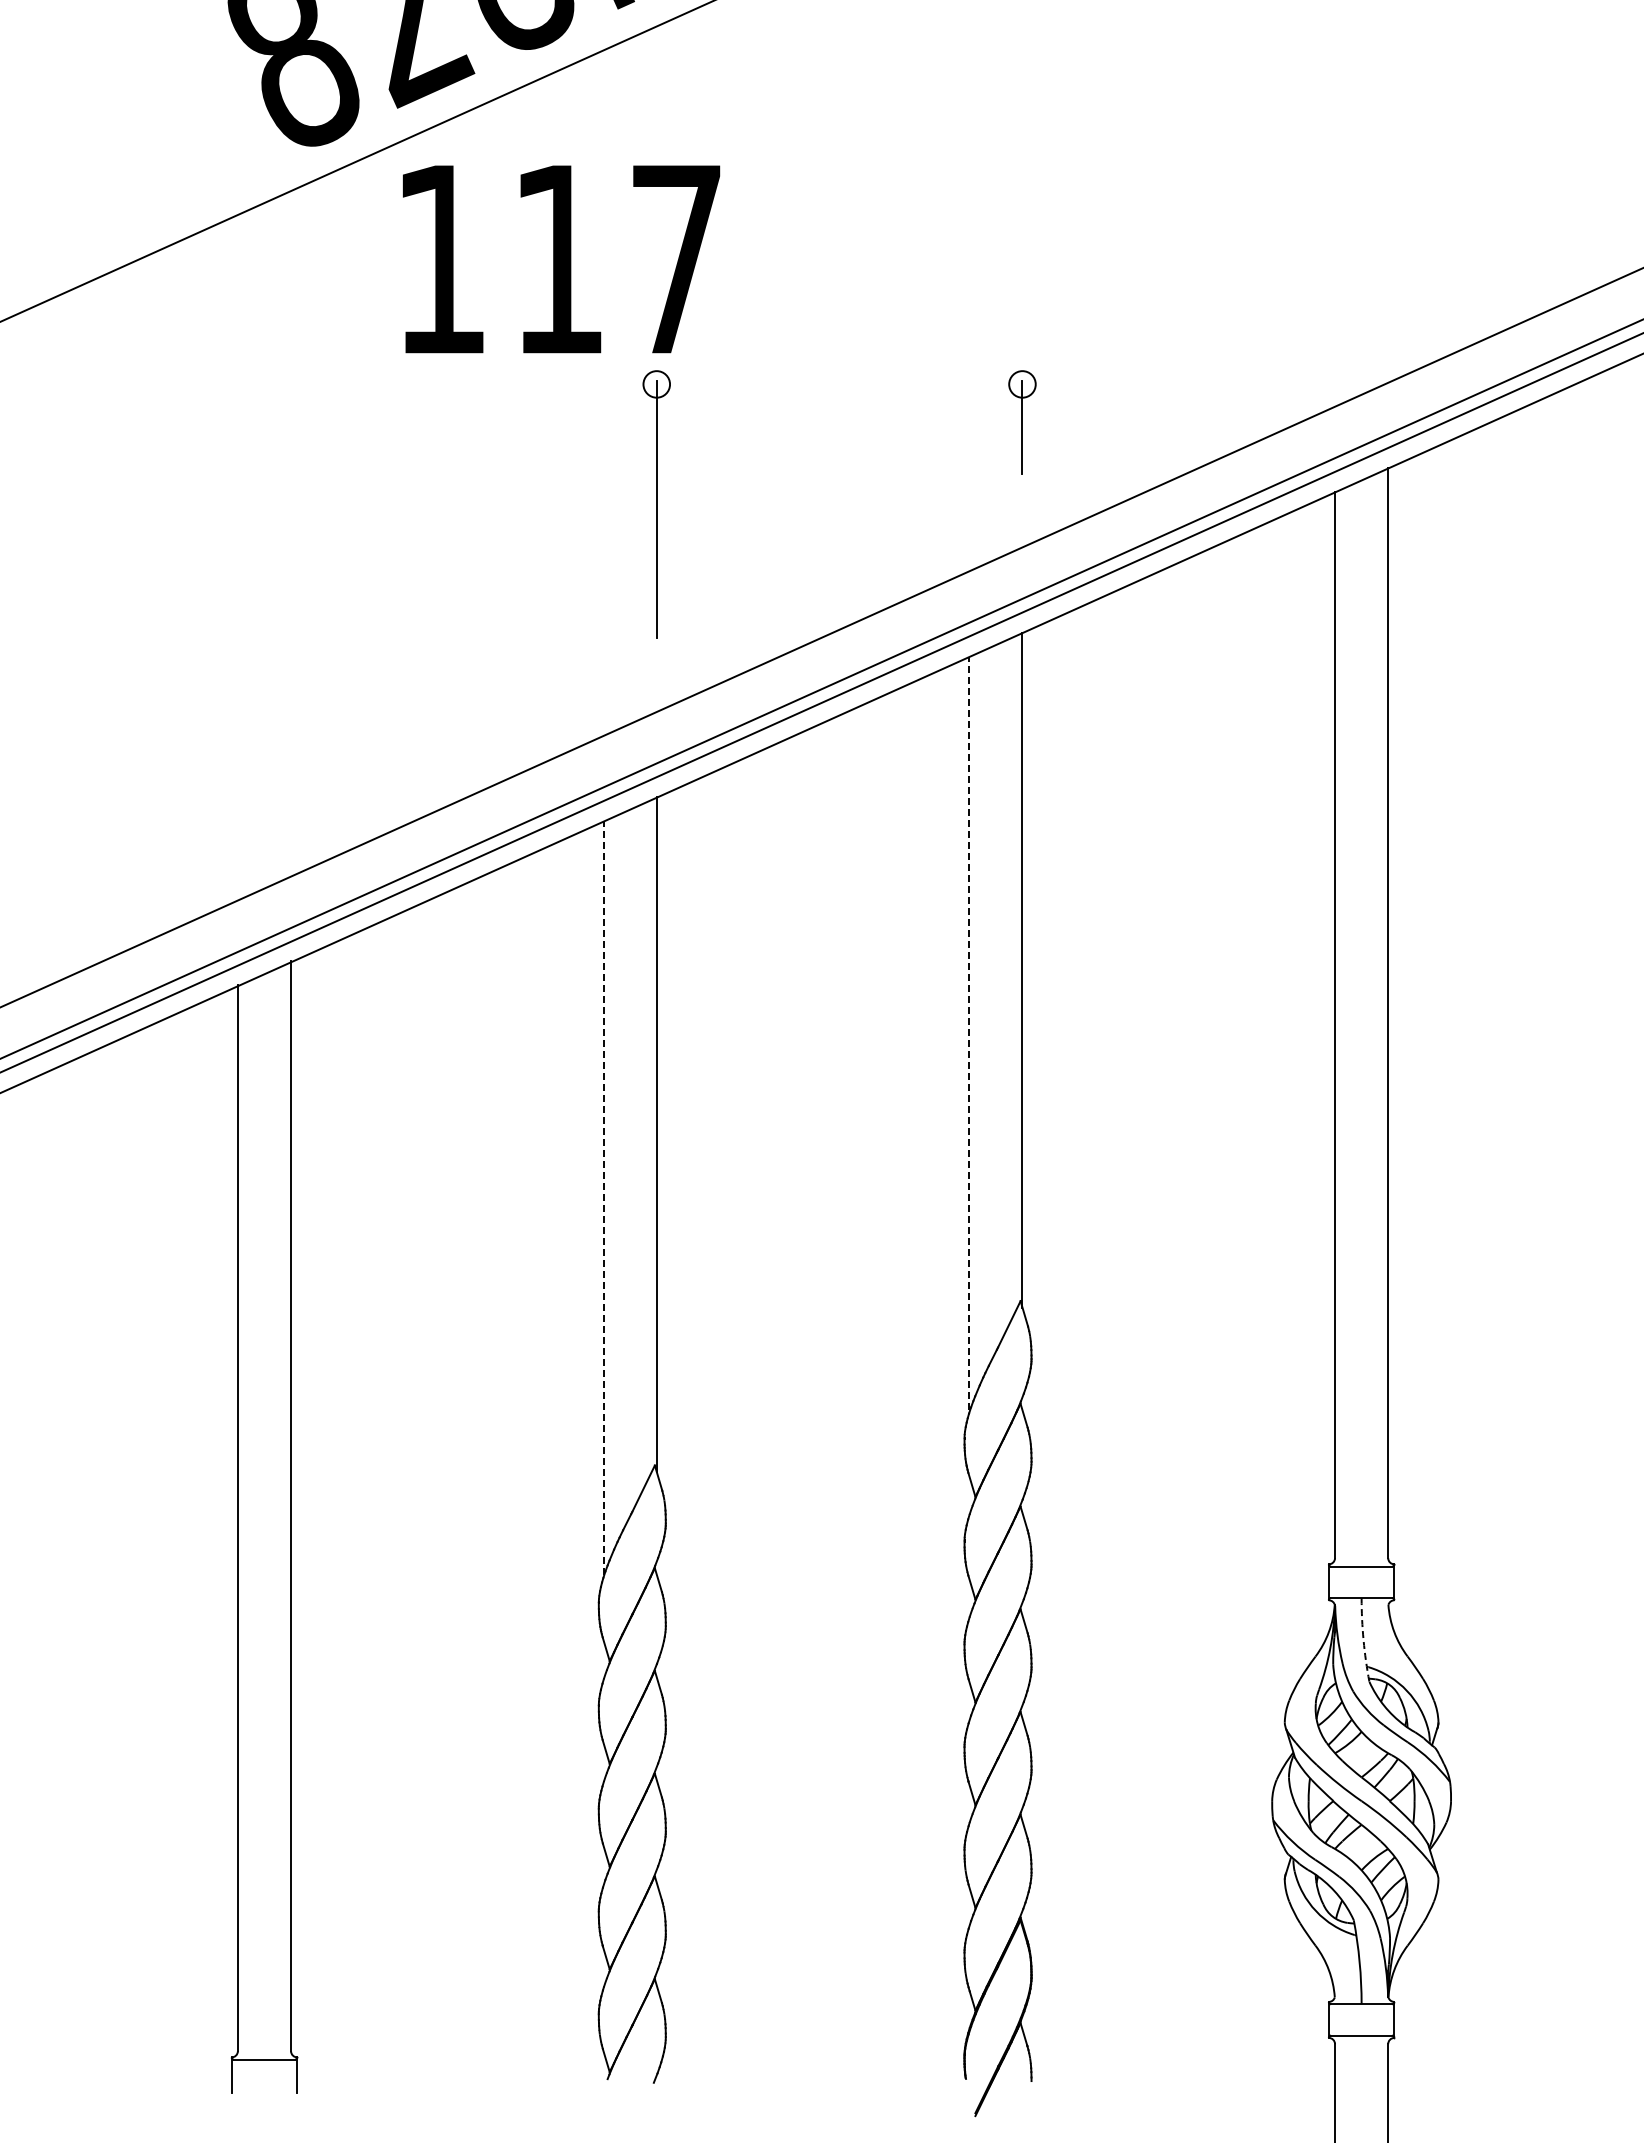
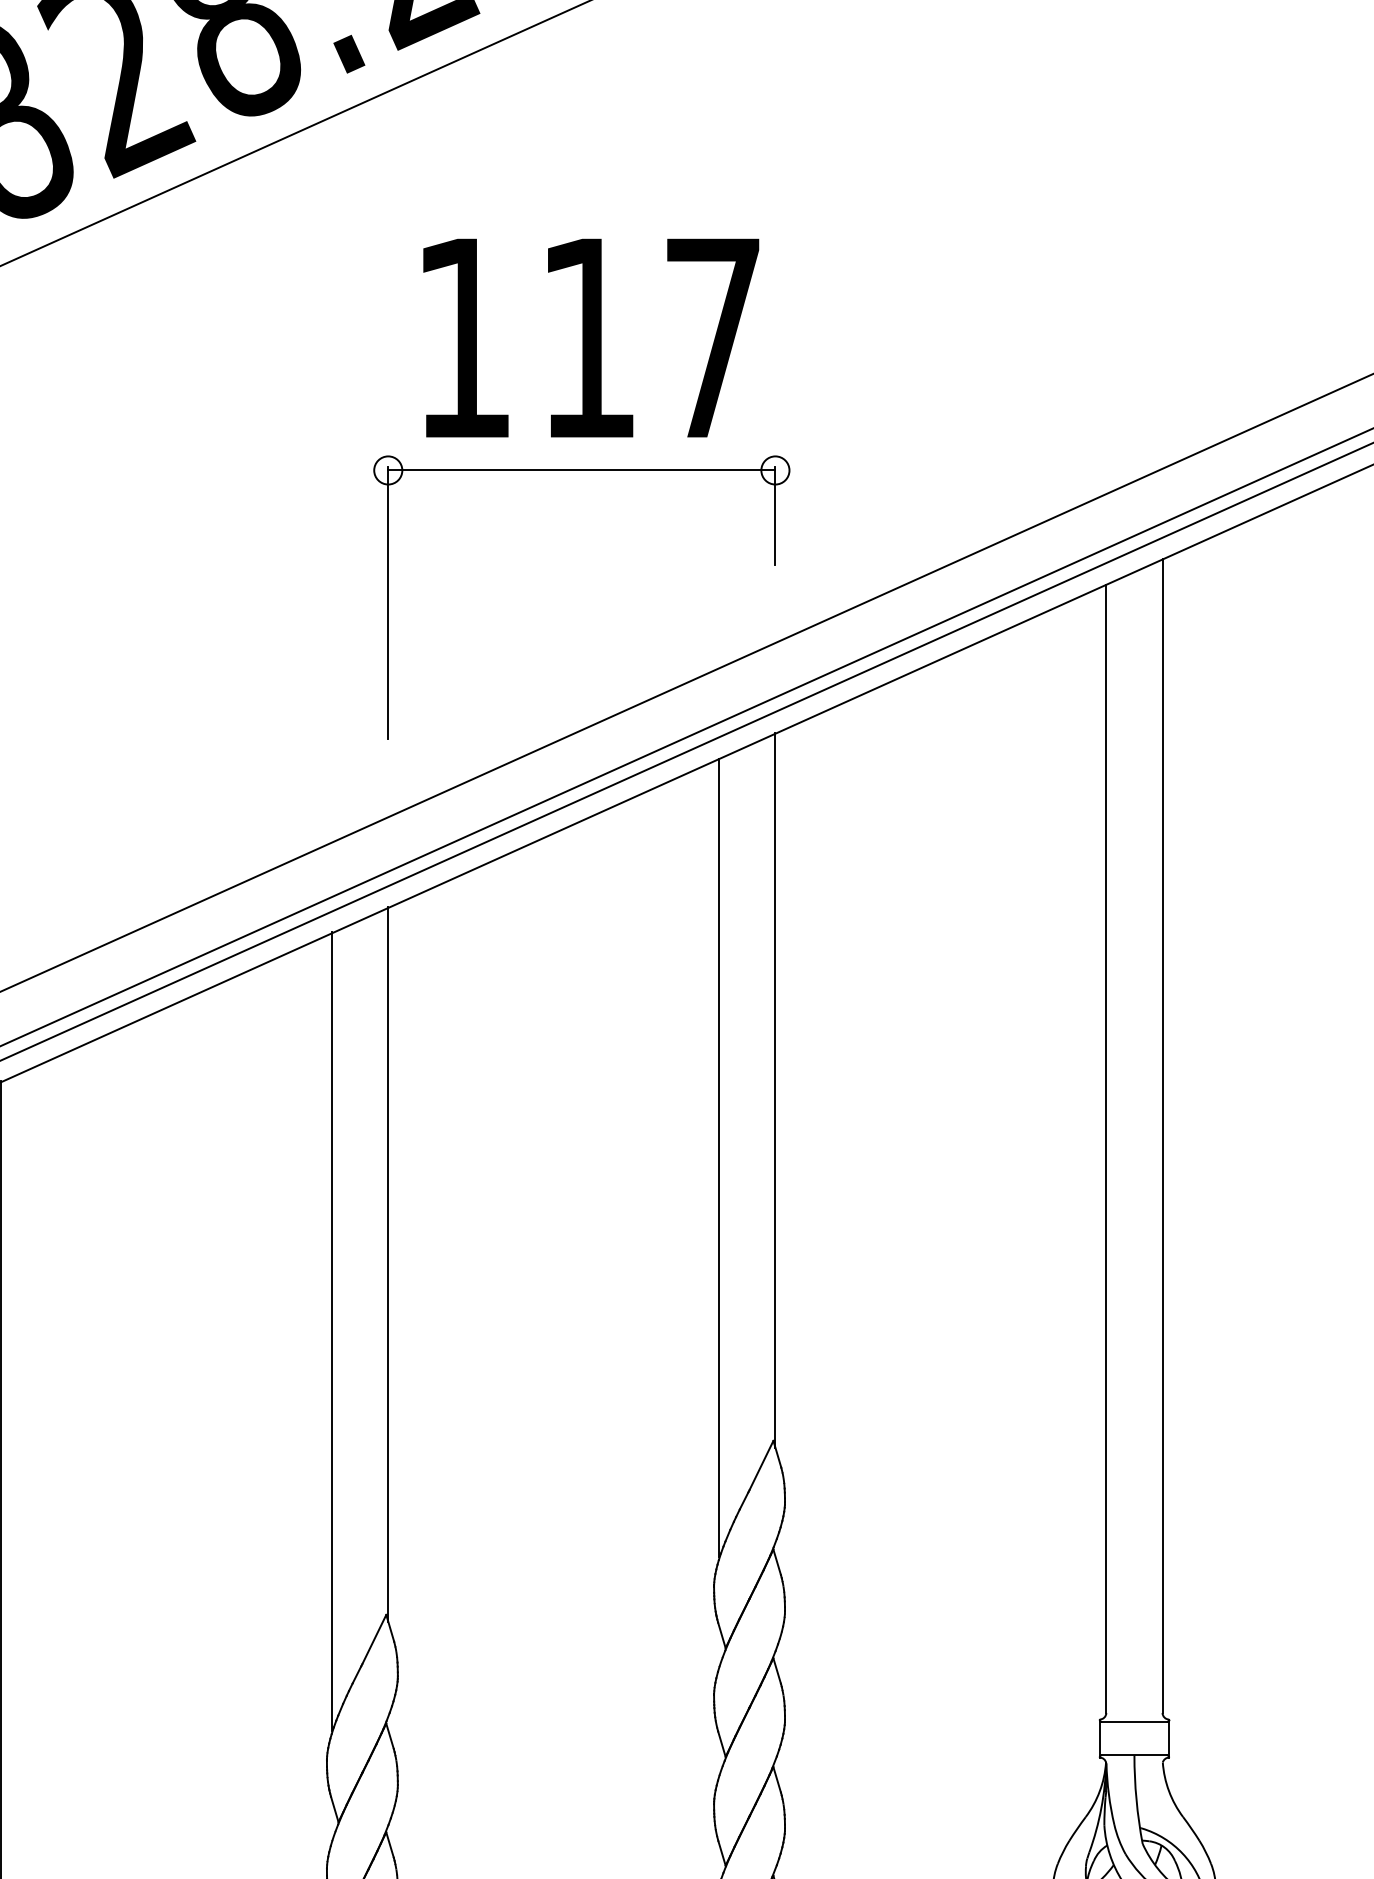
text: (561, 259) -> (591, 338), moved
line: (839, 384) -> (581, 470), added
line: (969, 1033) -> (719, 1157), dashed -> solid
line: (603, 1197) -> (331, 1331), dashed -> solid
arc: (1363, 1640) -> (1136, 1800), dashed -> solid

